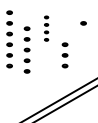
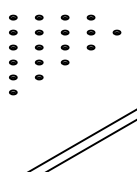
part: (46, 28) -> (64, 39), size x1.43
part: (26, 49) -> (38, 46), moved
part: (64, 55) -> (90, 32), moved

